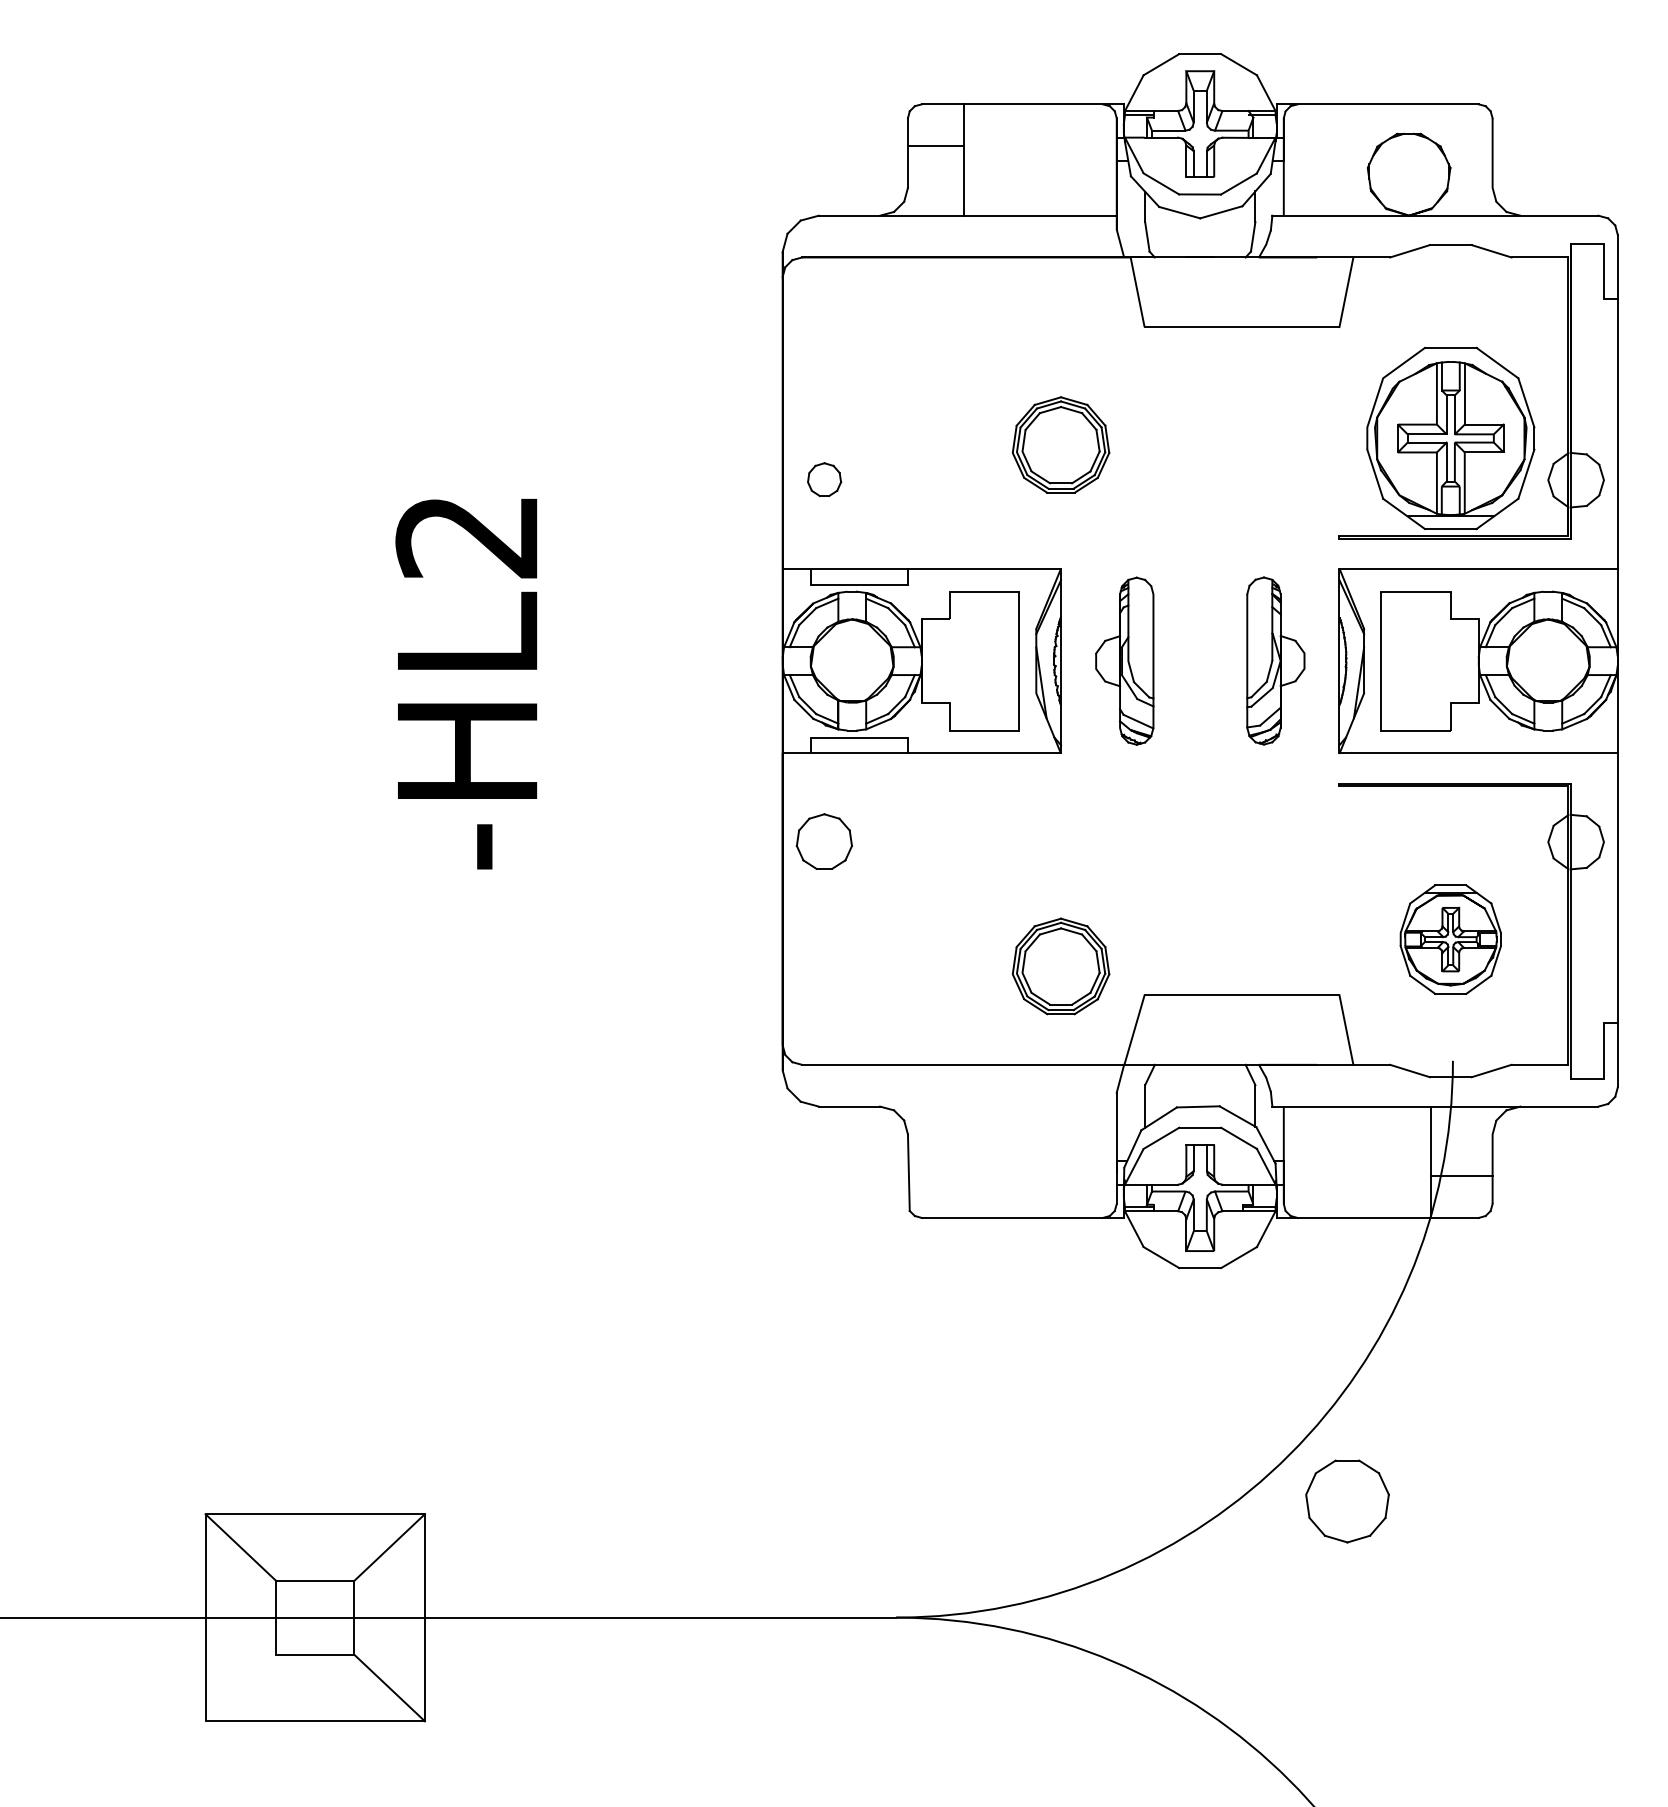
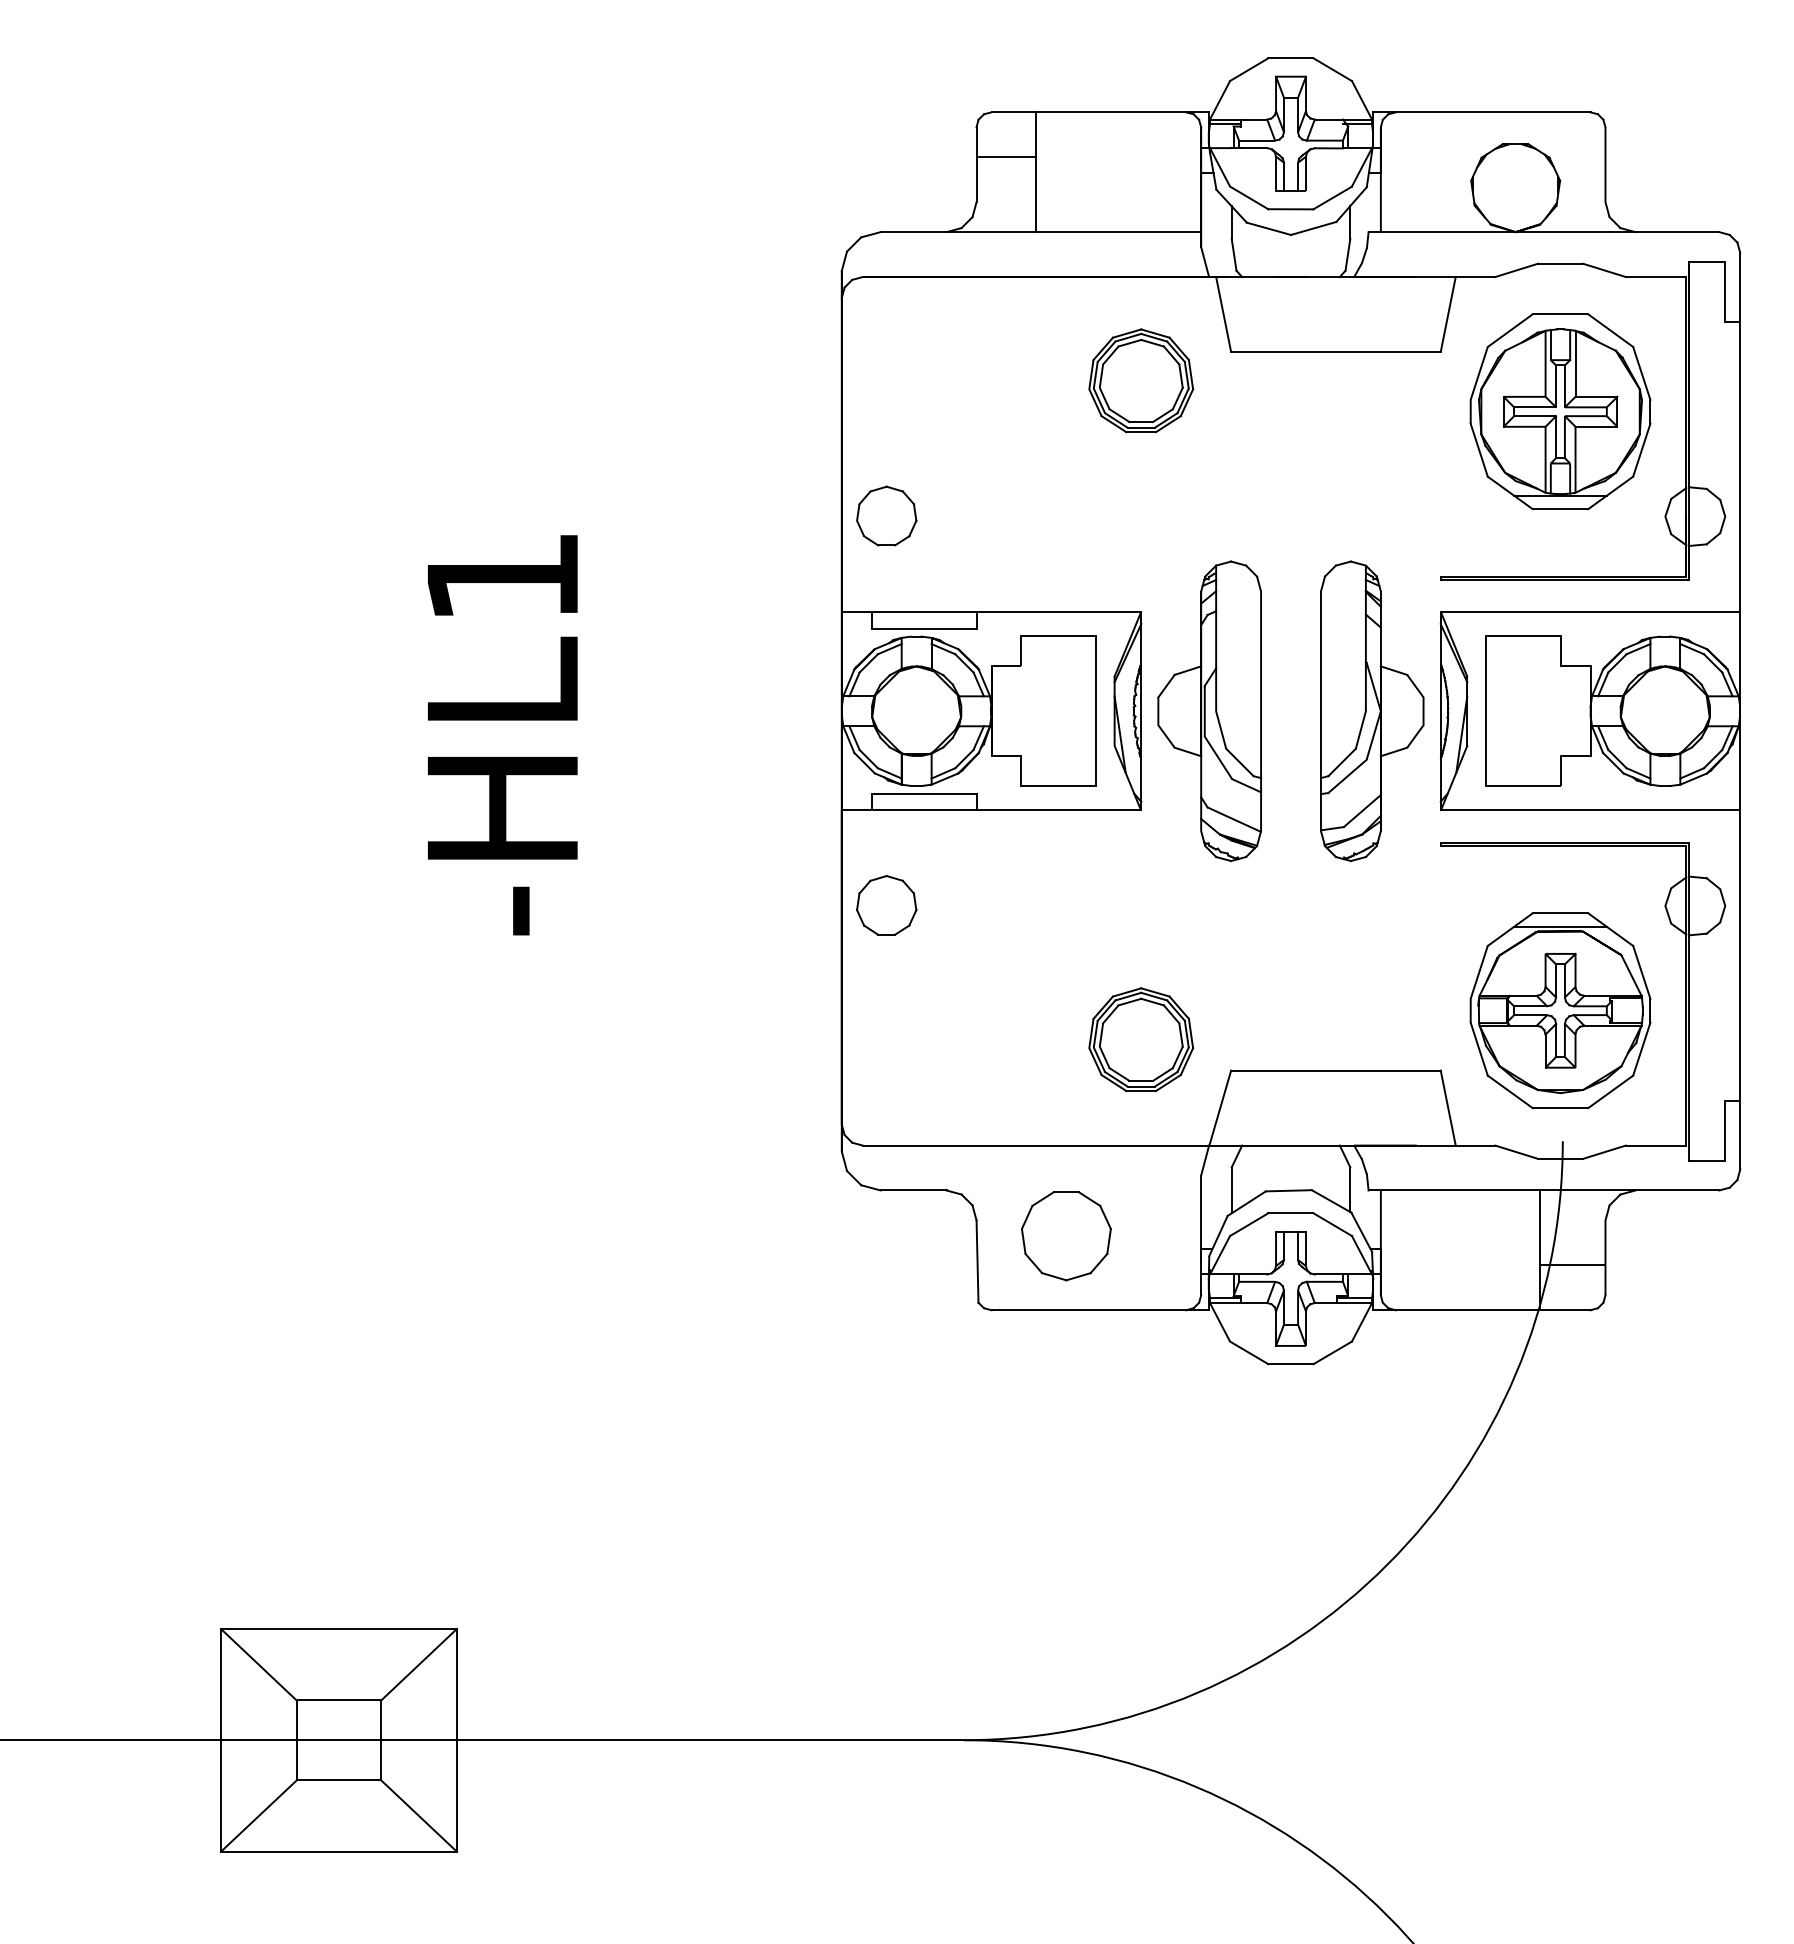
part: (1450, 438) -> (1560, 411), moved
part: (1061, 444) -> (1141, 380), moved
part: (824, 479) -> (886, 515), size x1.67
text: (466, 537) -> (501, 578), -HL2 -> -HL1
part: (1276, 660) -> (1372, 710), size x1.67
part: (1124, 661) -> (1209, 711), size x1.67
part: (1450, 939) -> (1560, 1010), size x1.67
part: (1347, 1501) -> (1066, 1236), moved
line: (240, 1687) -> (258, 1815), added

